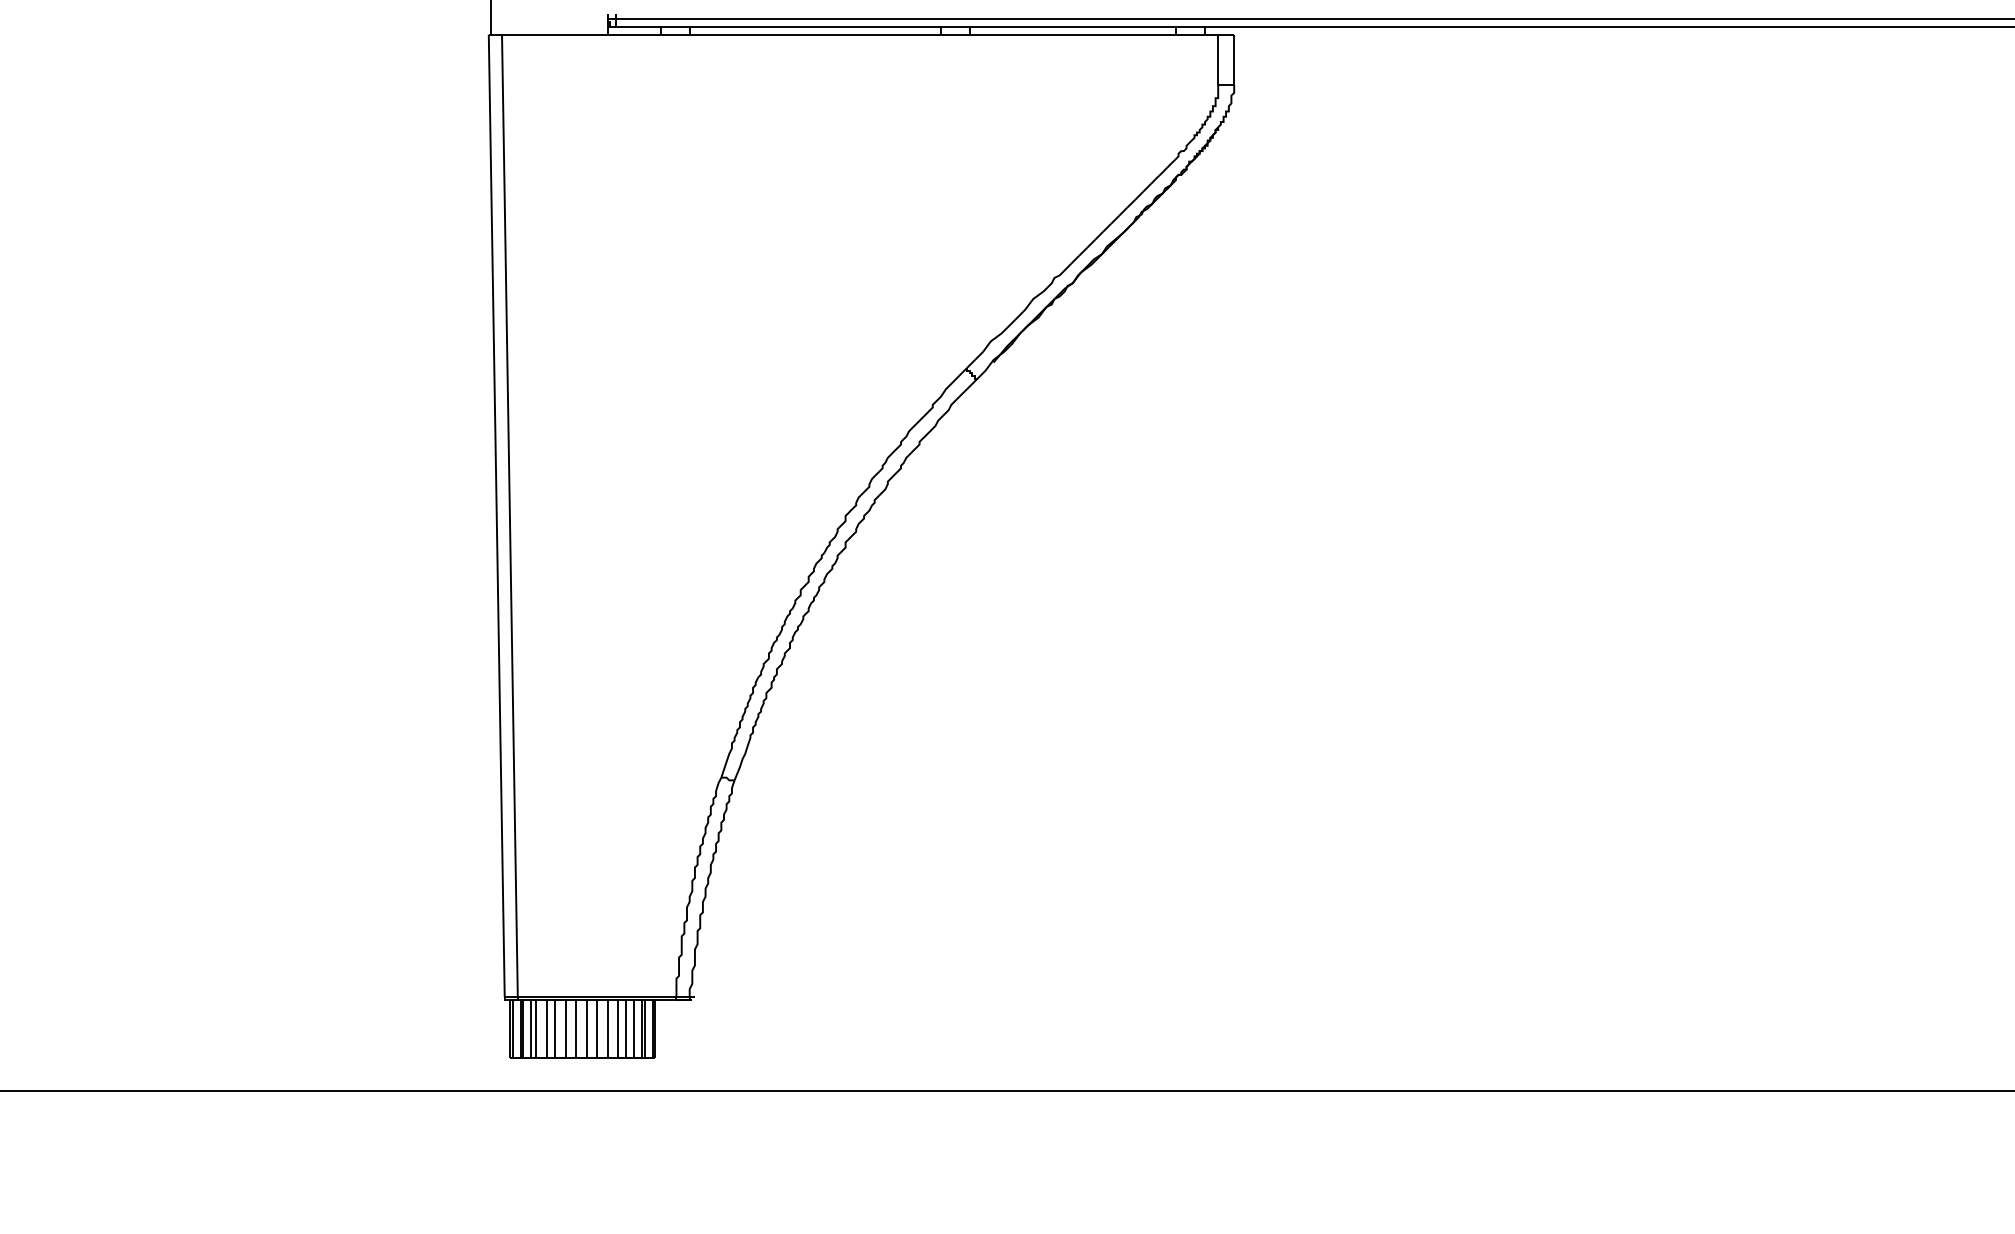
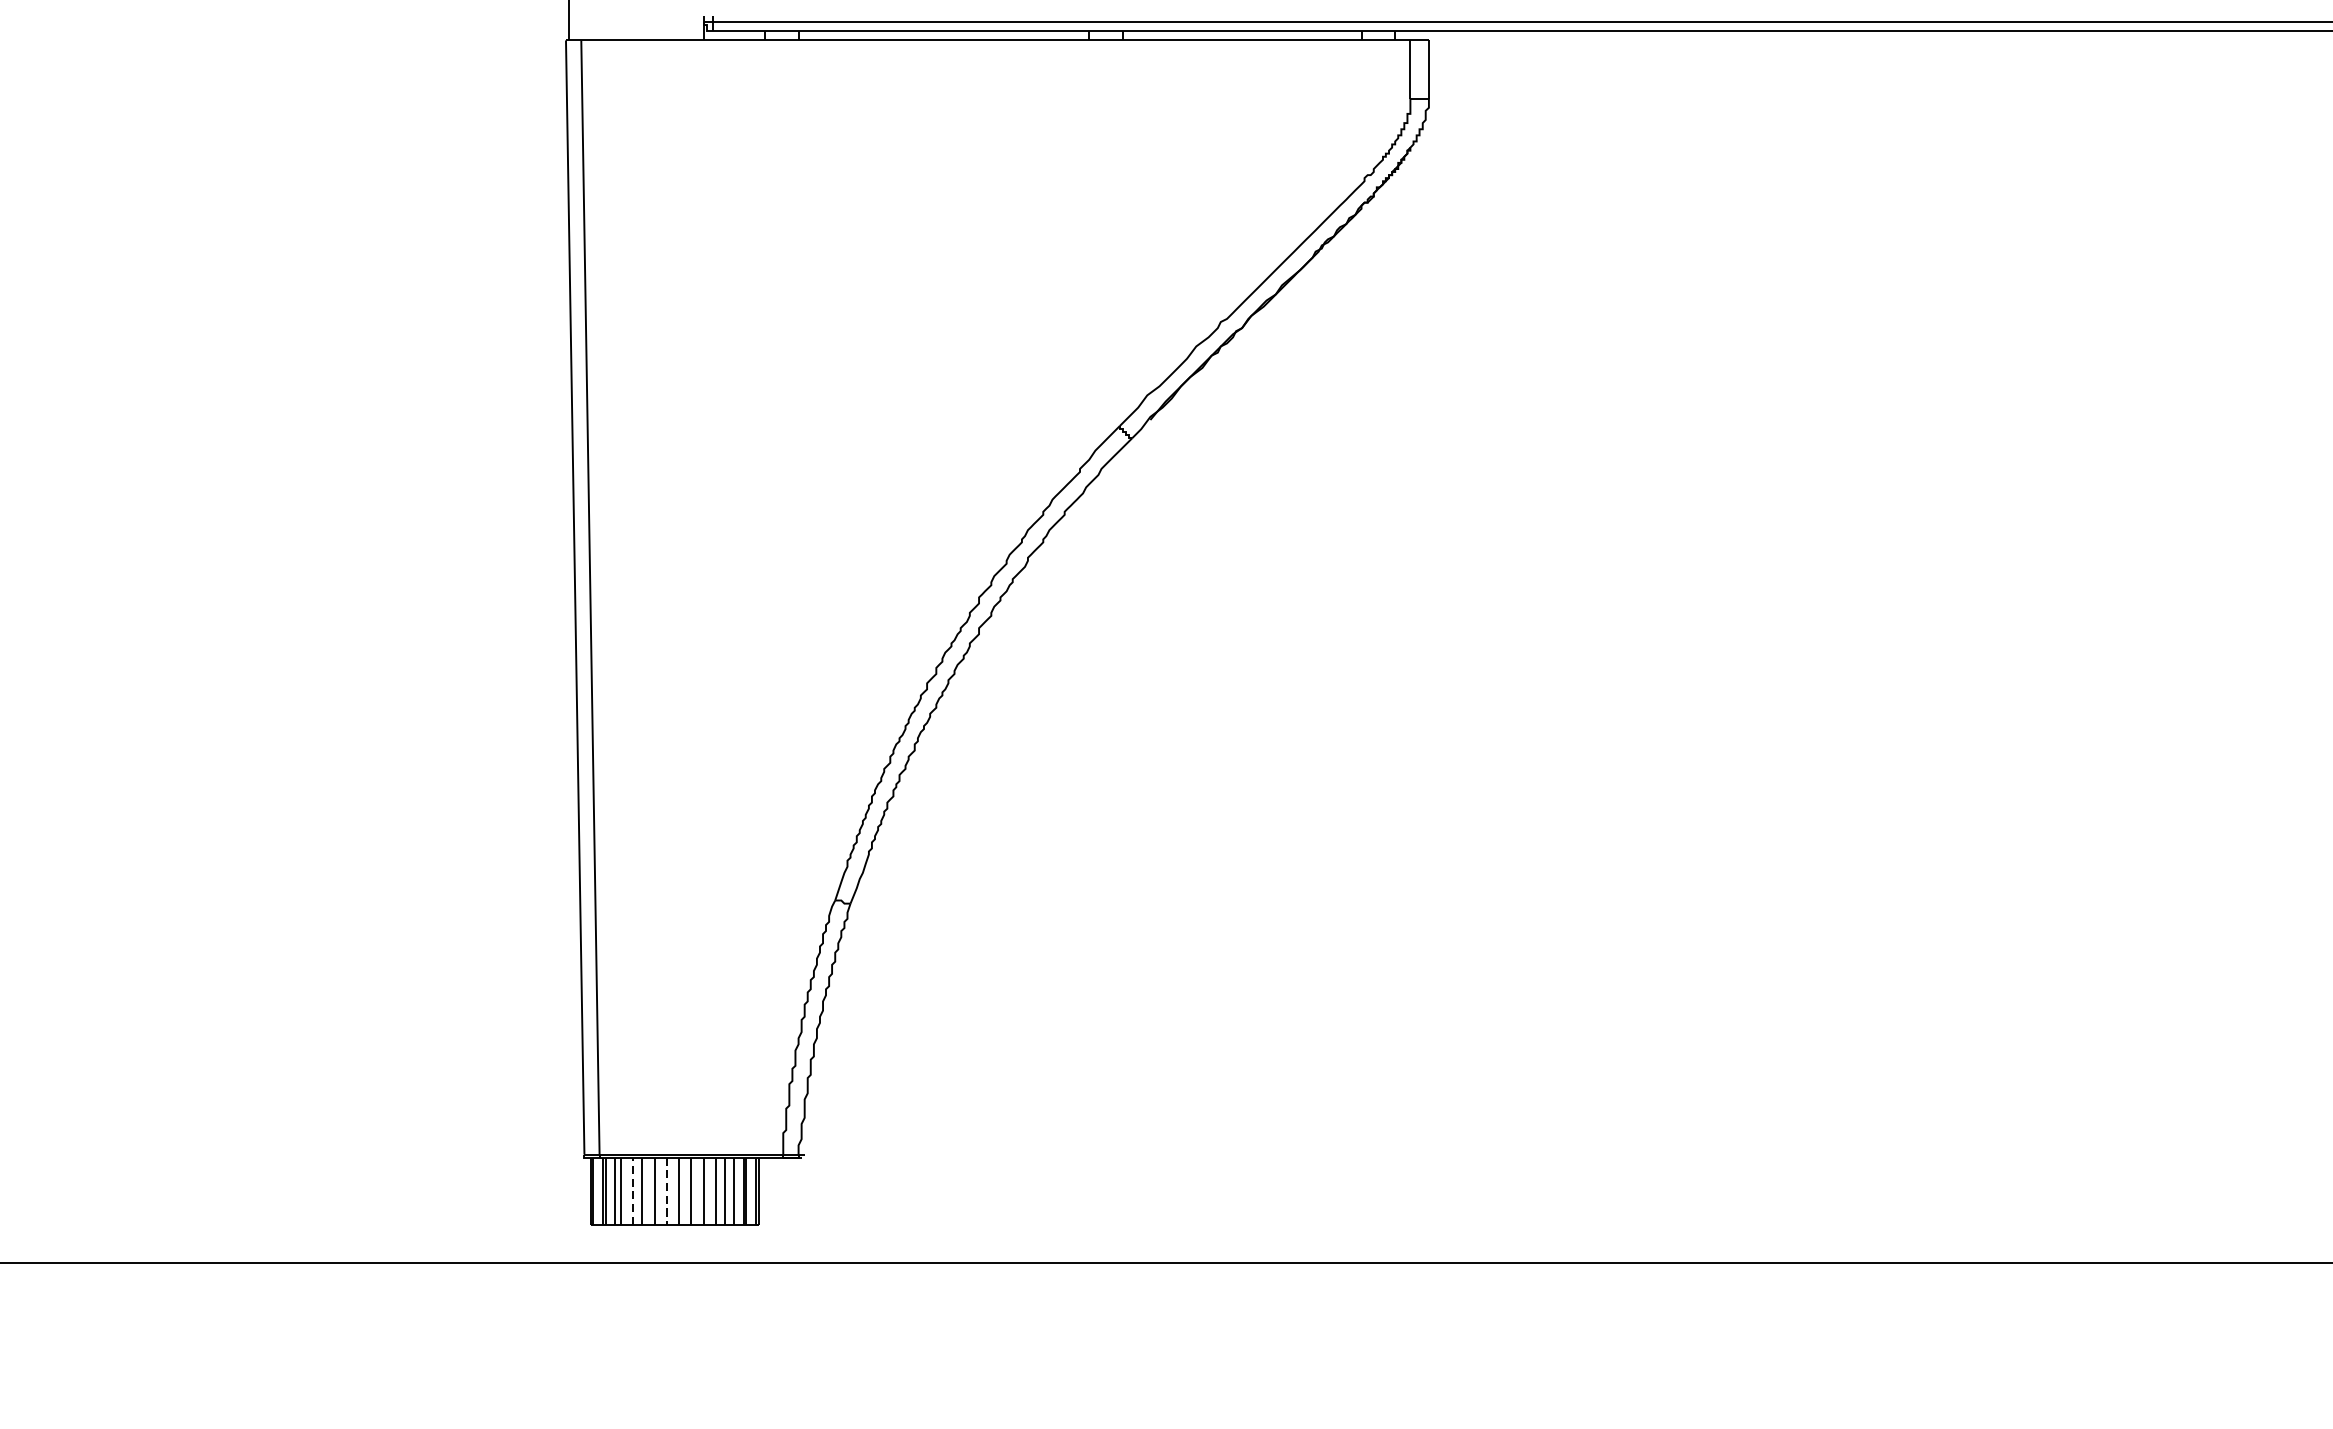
line: (546, 1028) -> (632, 1190), solid -> dashed
line: (575, 1029) -> (666, 1192), solid -> dashed

